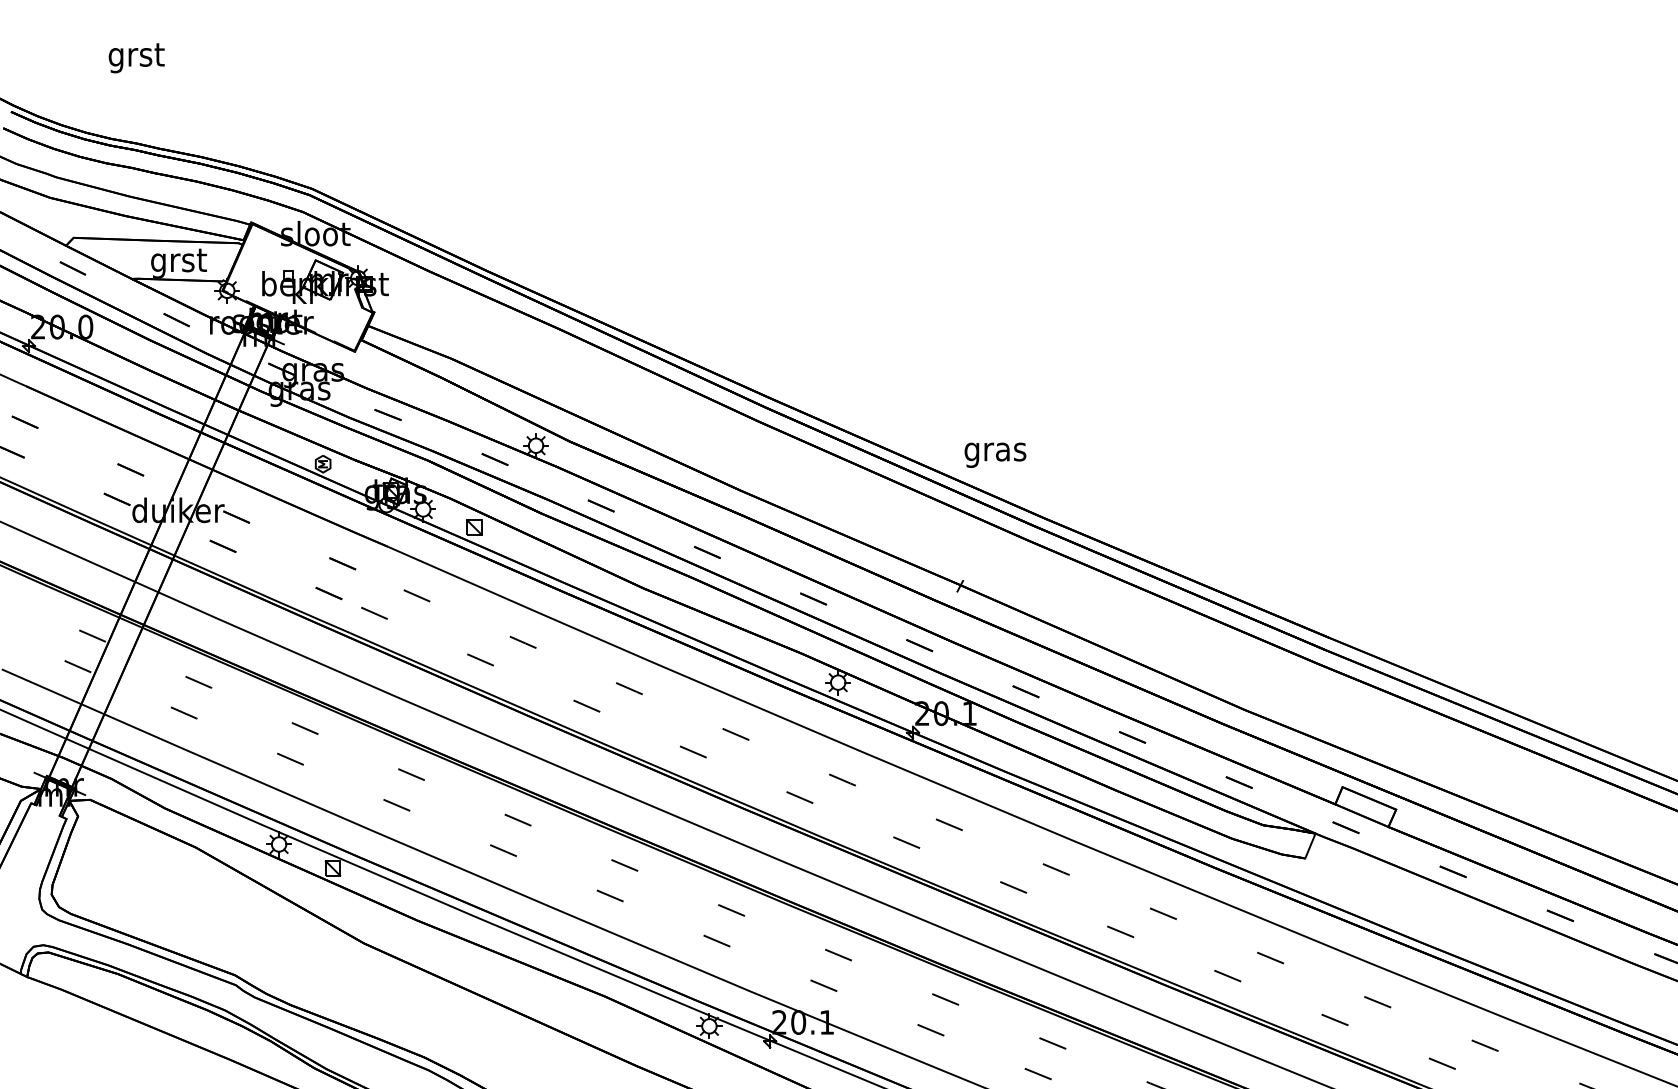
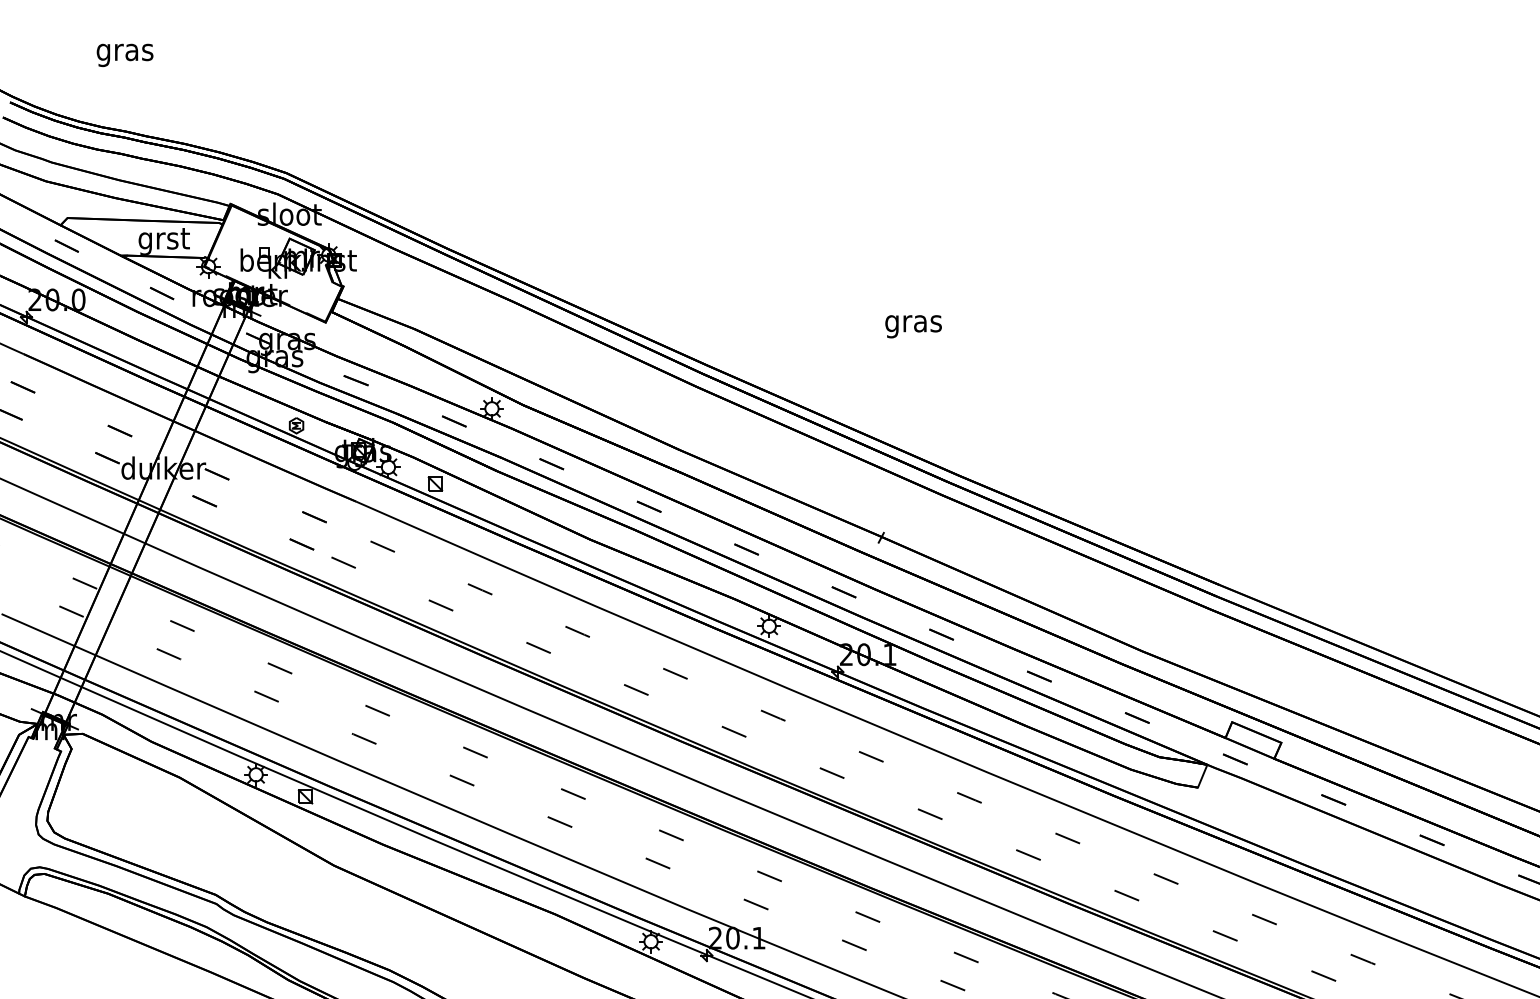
text: (136, 58) -> (125, 53), grst -> gras
text: (995, 454) -> (913, 326), moved

